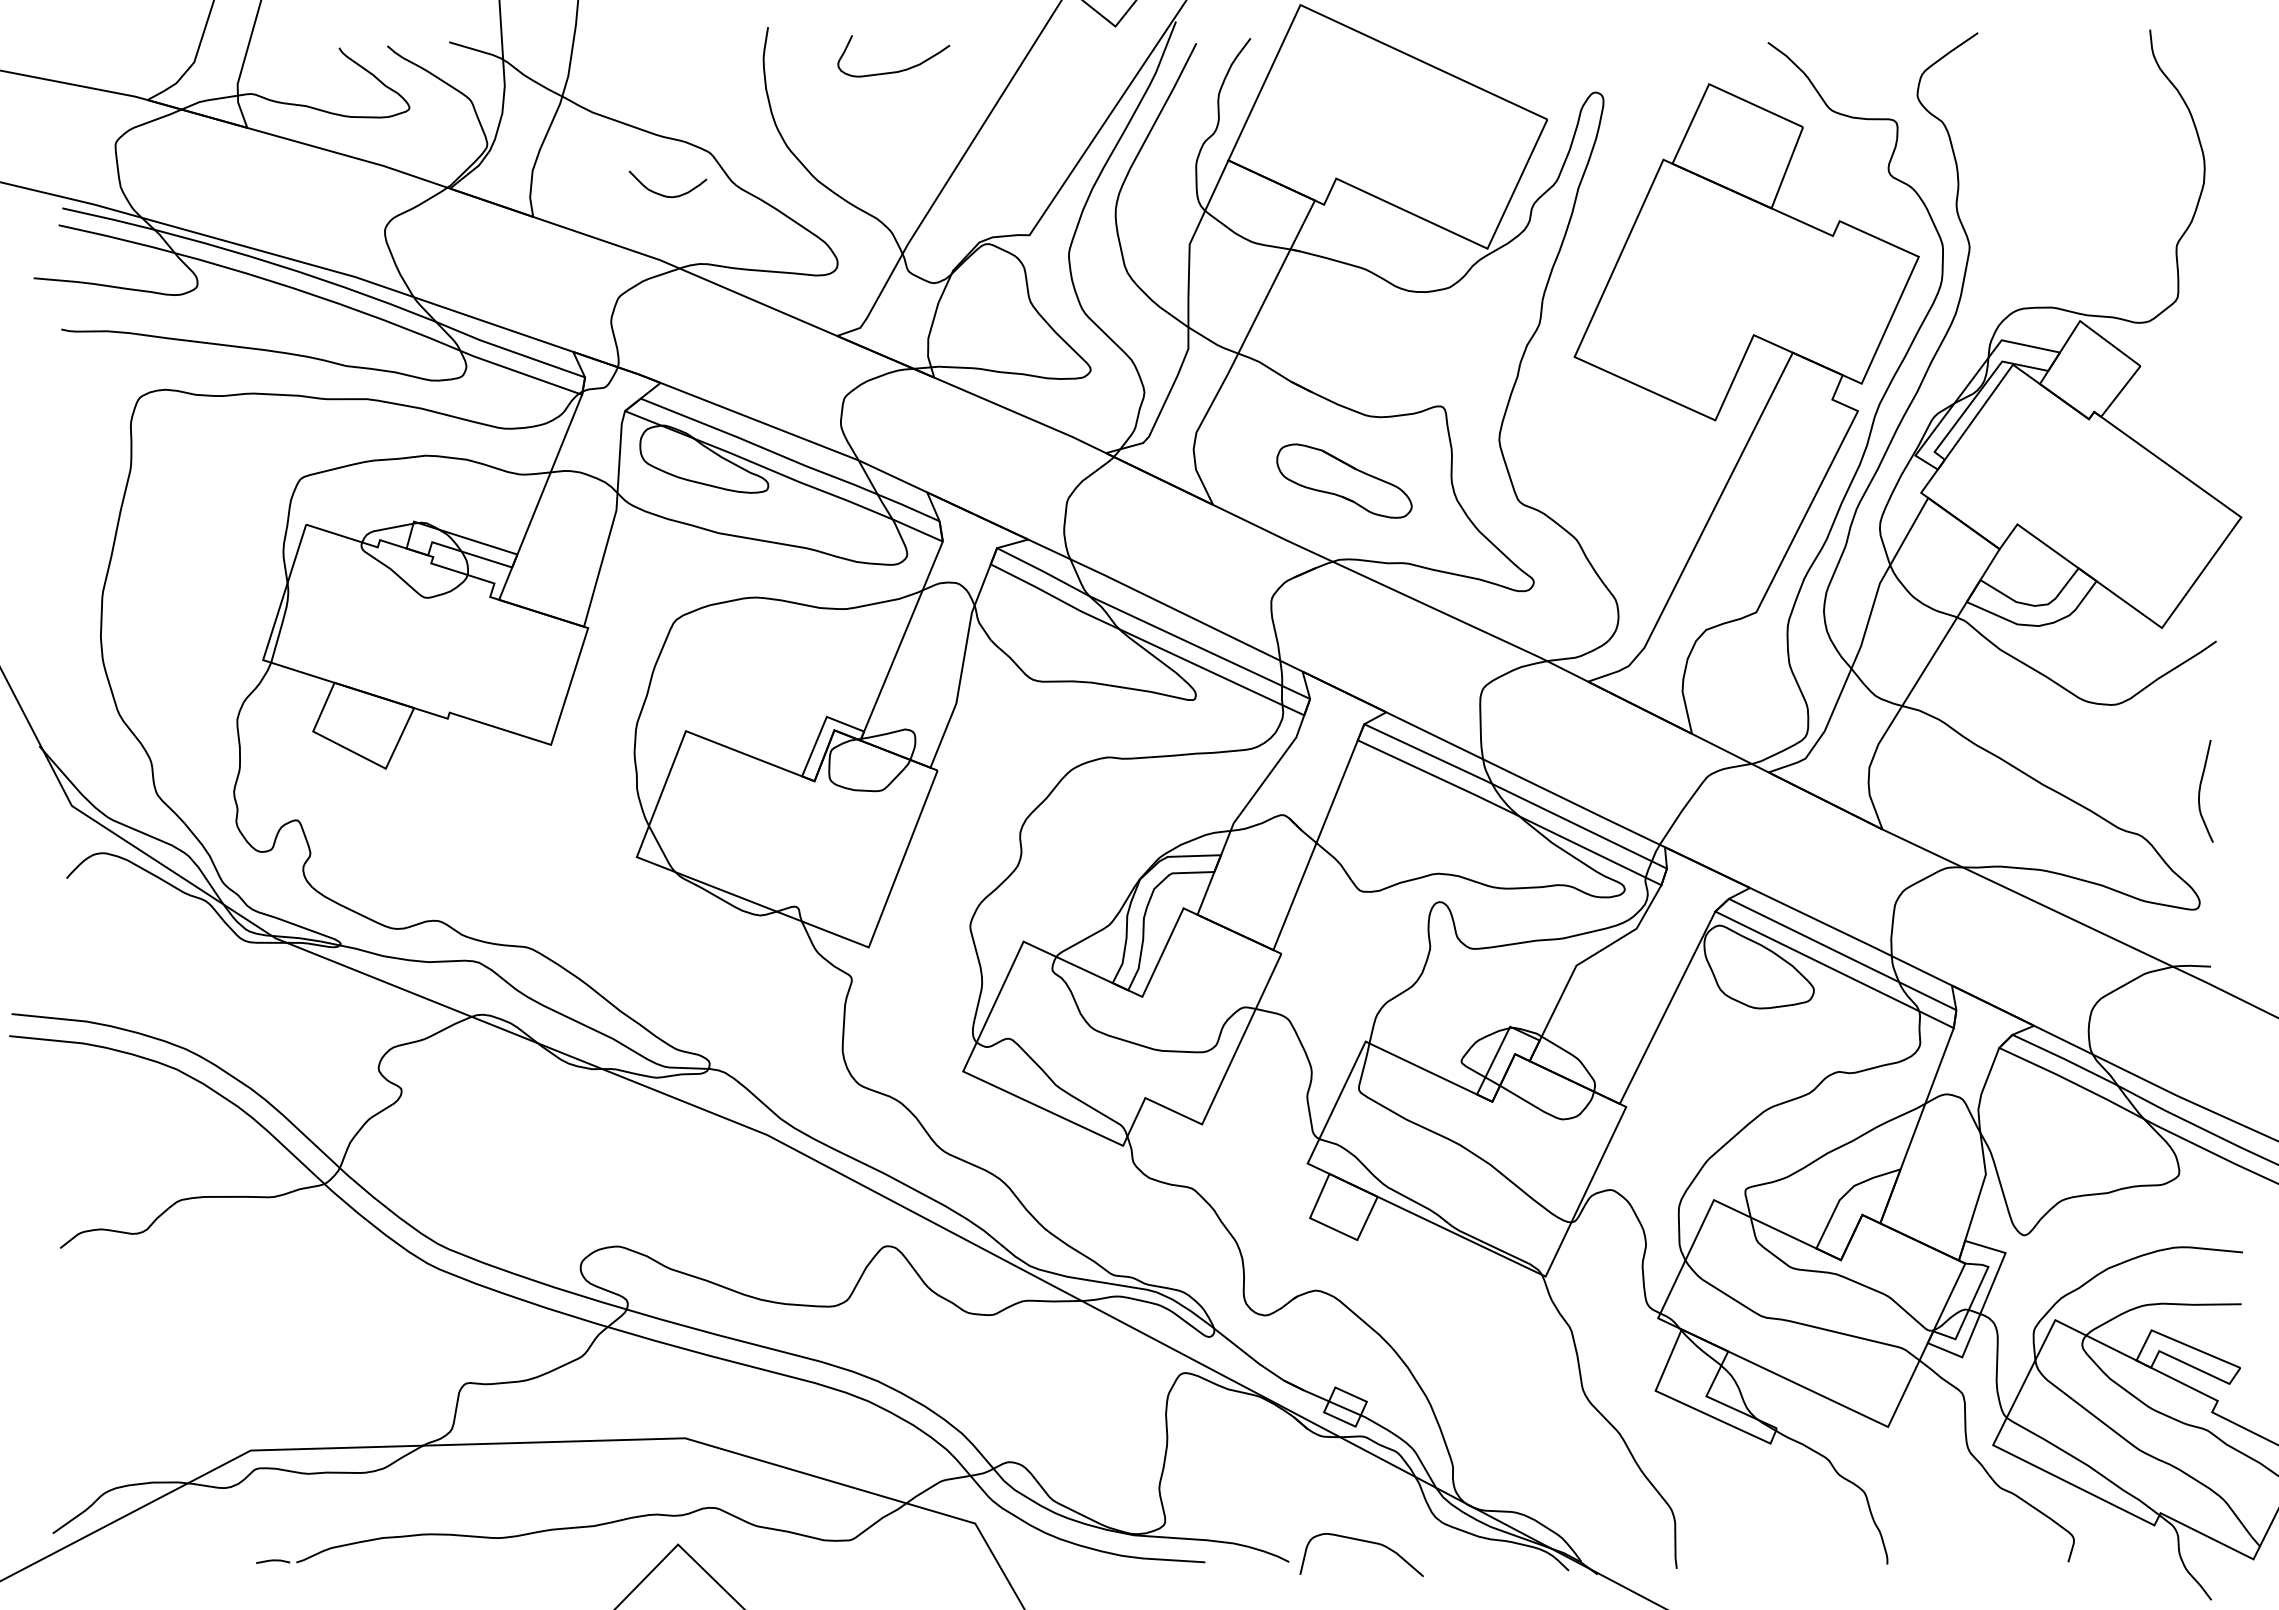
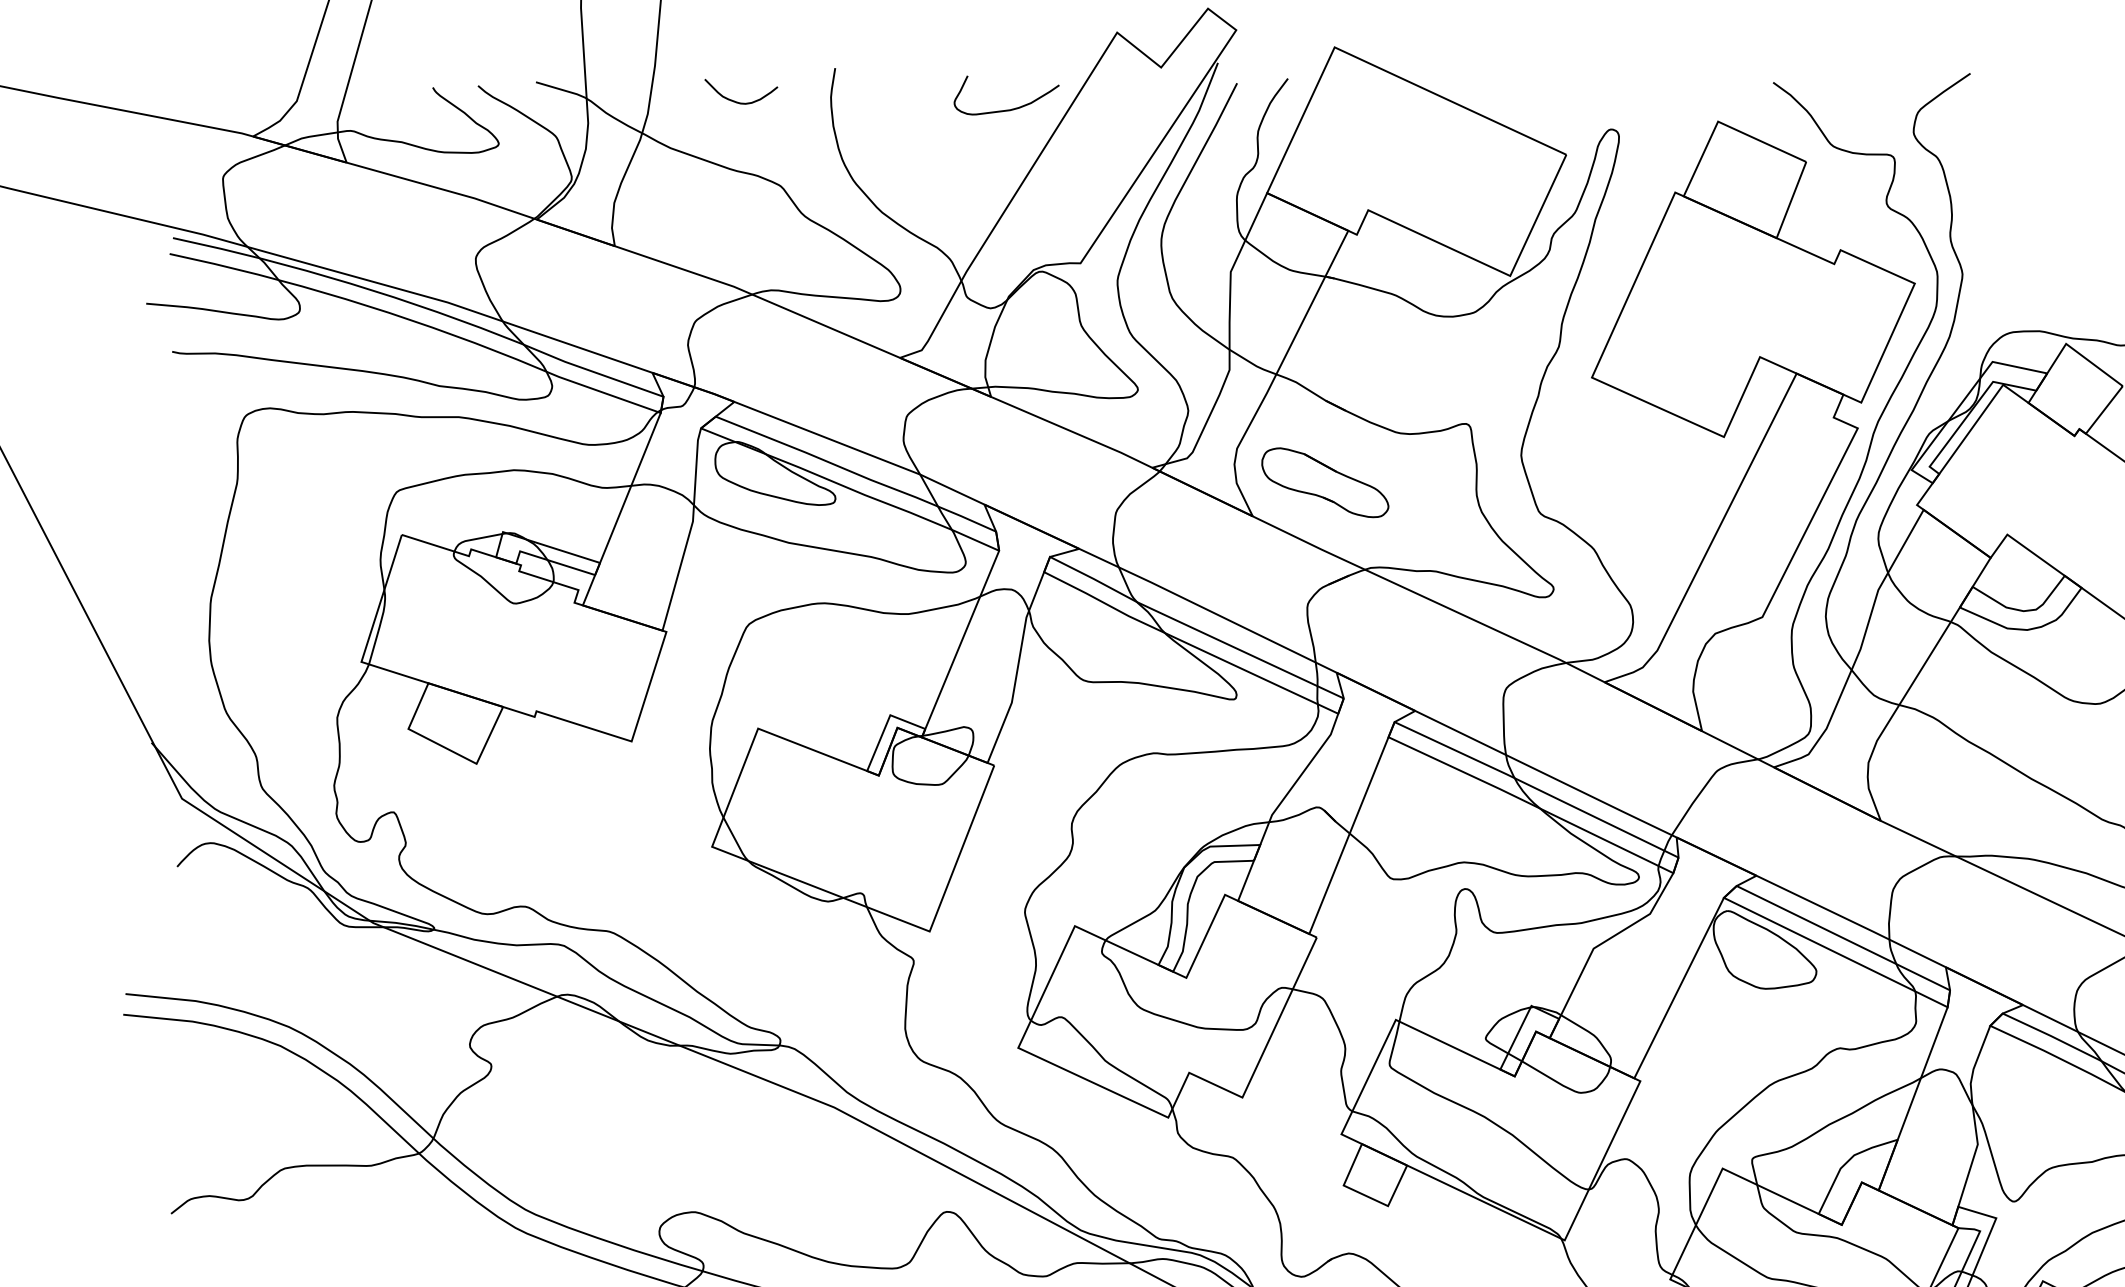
curve: (898, 70) -> (1011, 108), moved
curve: (663, 194) -> (737, 101), moved
part: (1344, 480) -> (1325, 482), moved

